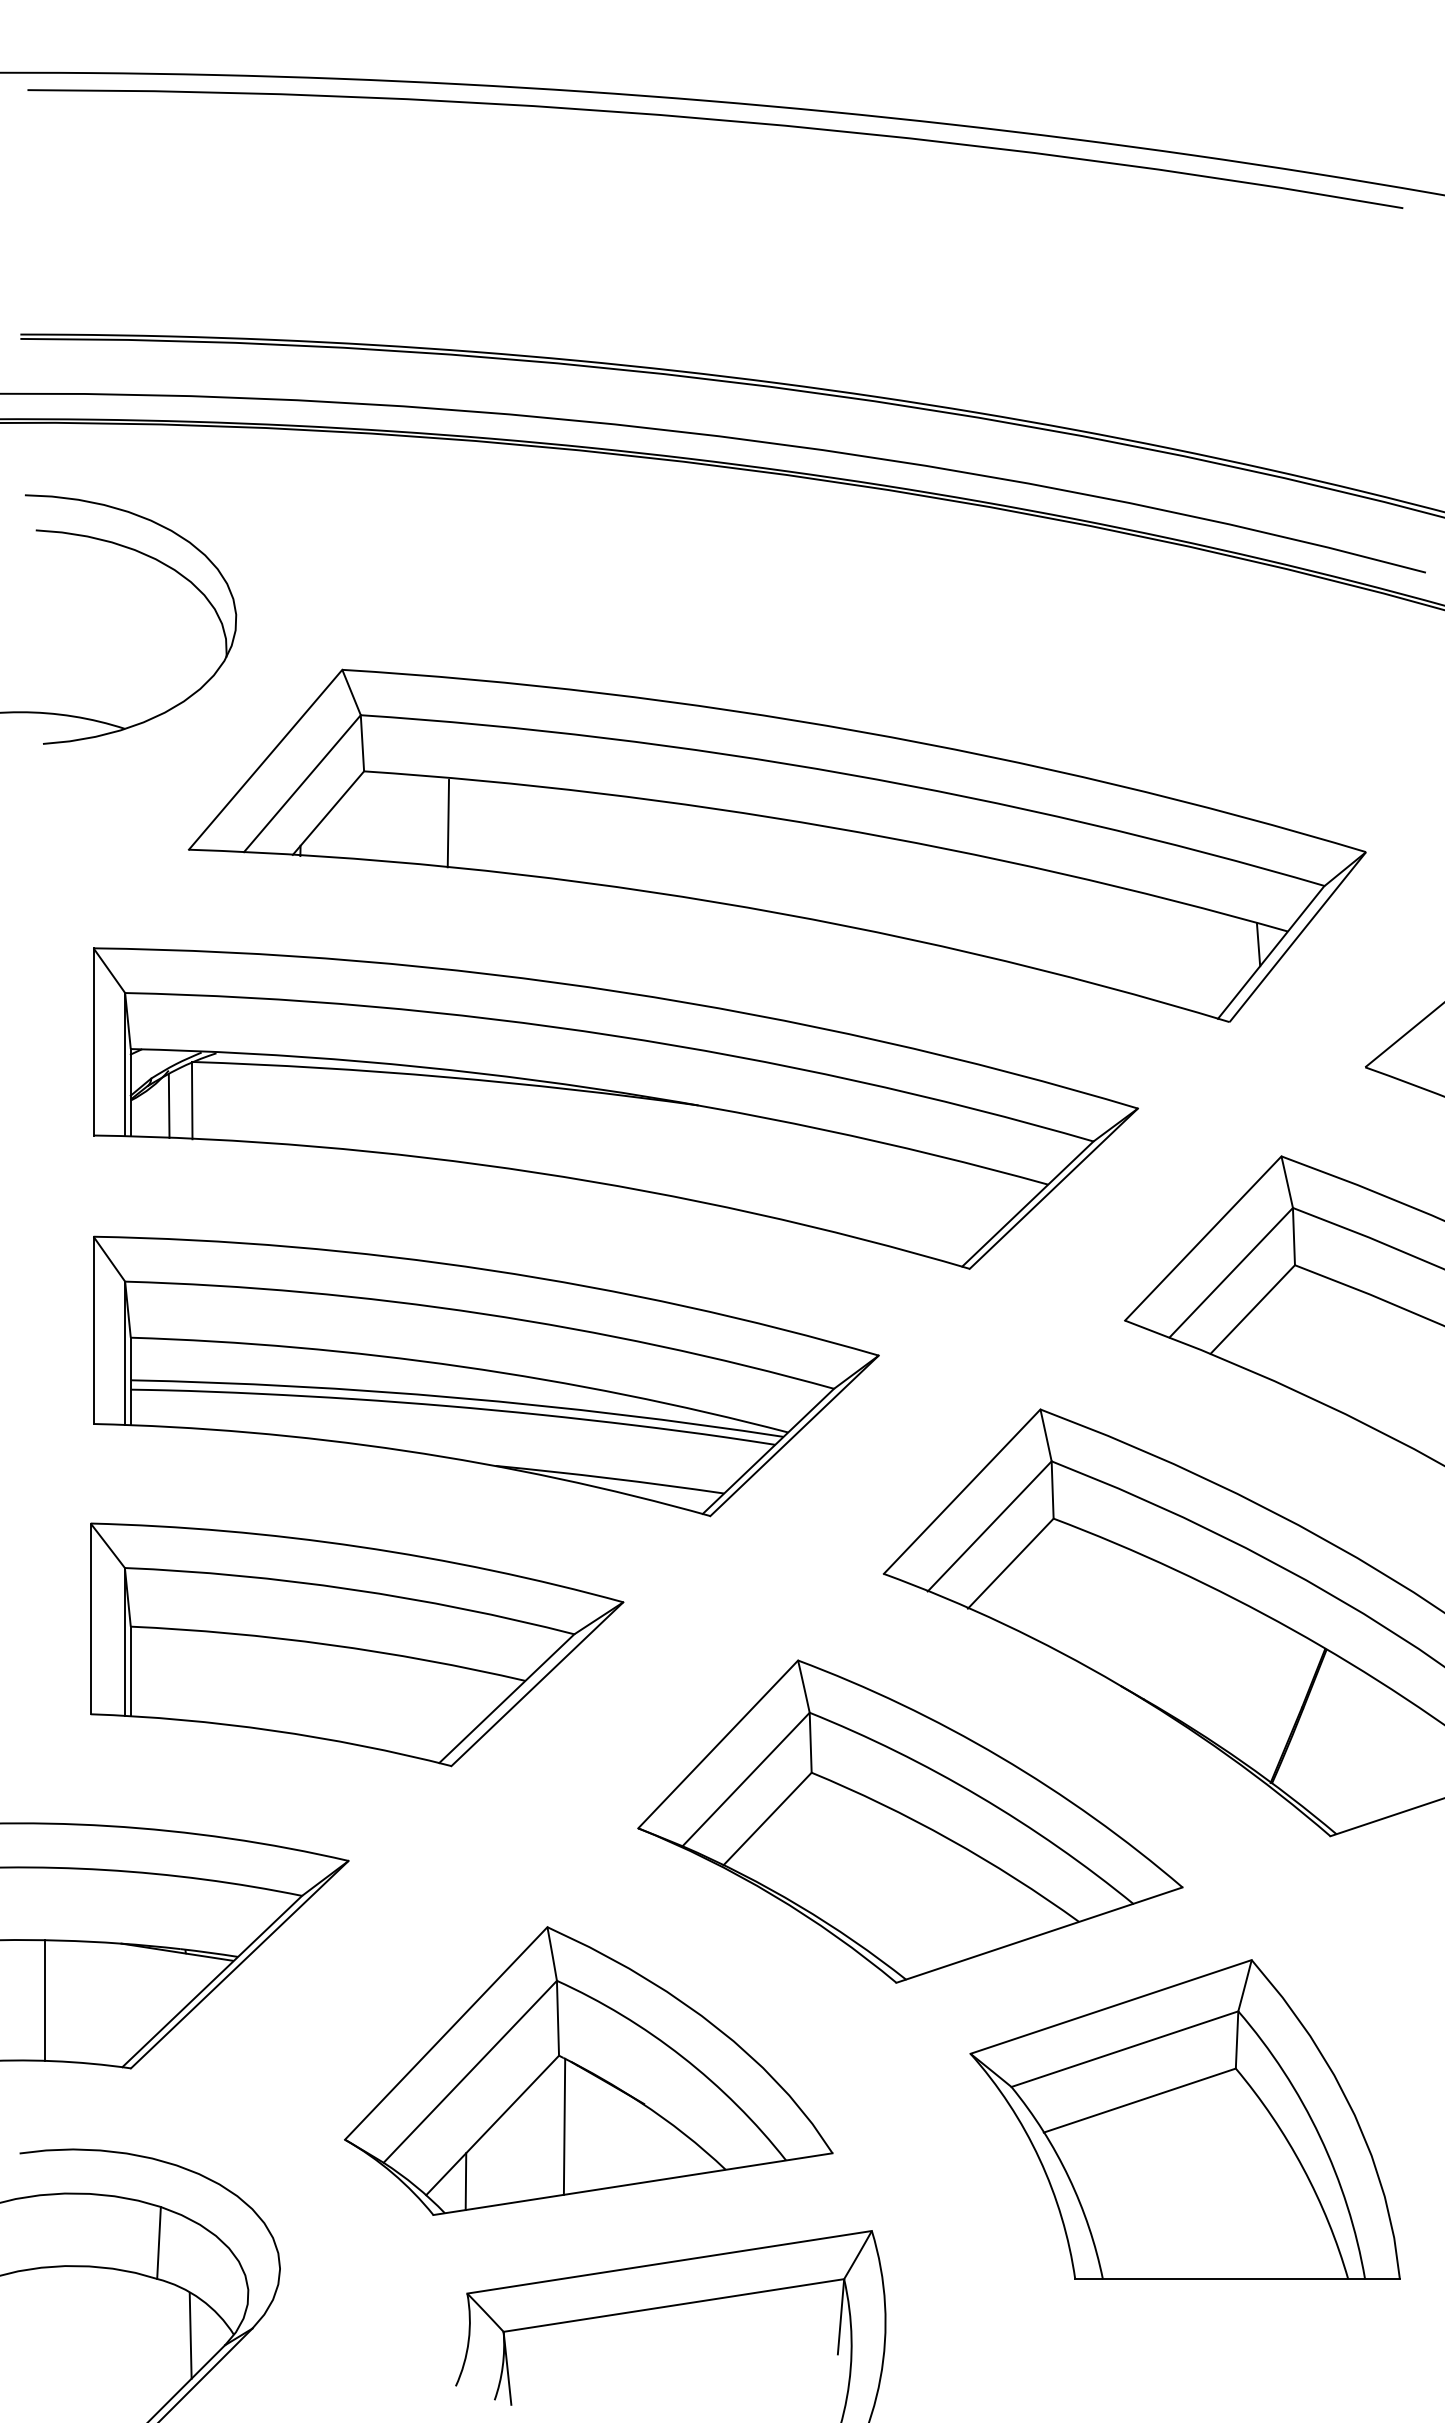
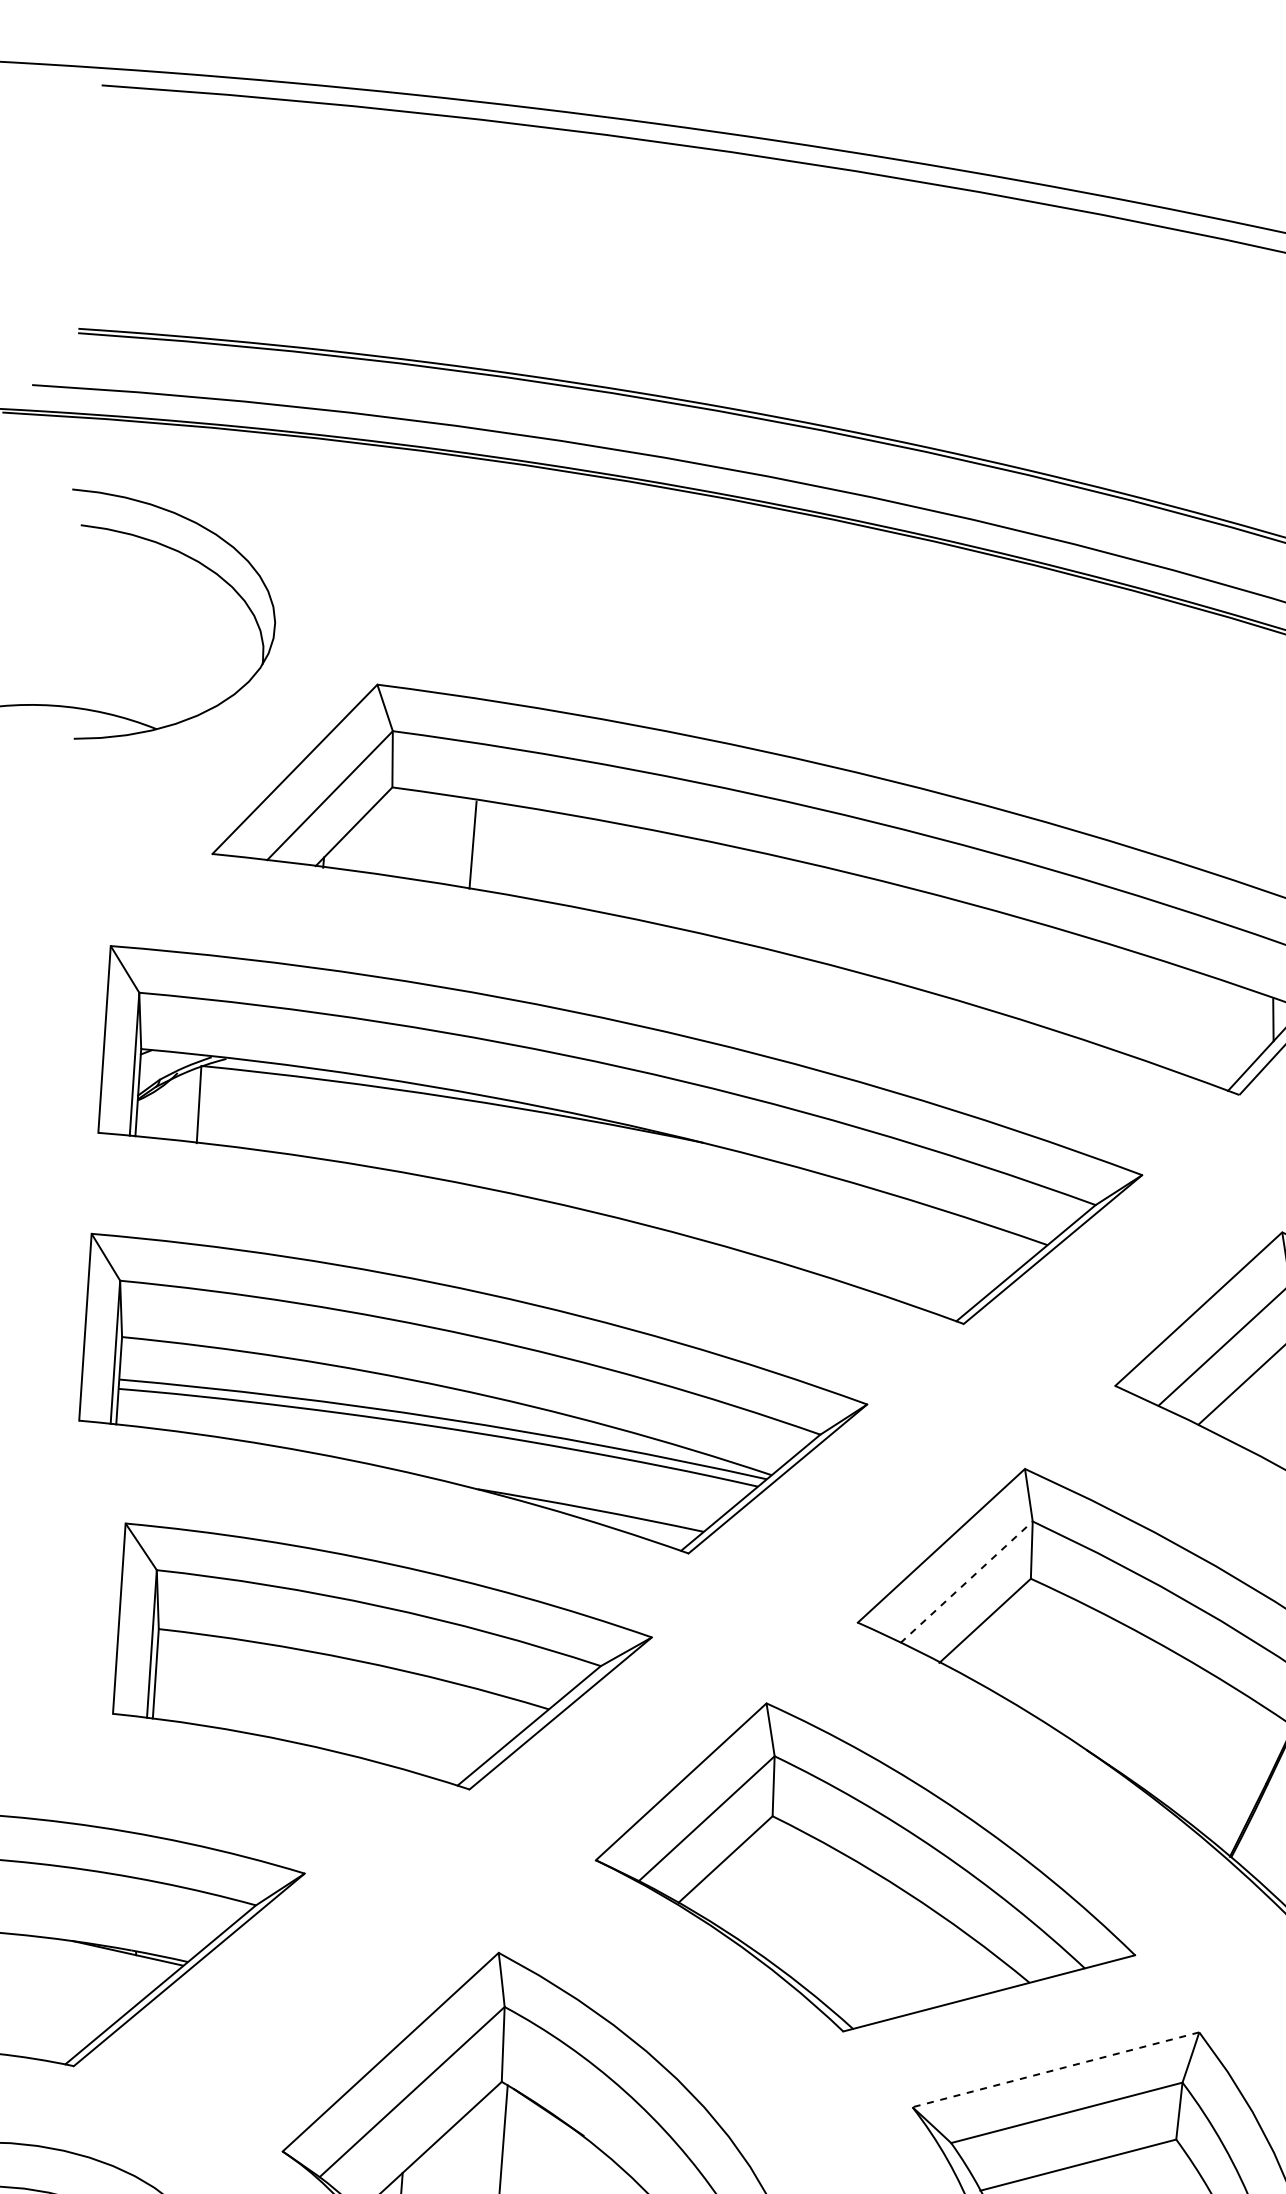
line: (168, 1105) -> (175, 1107), removed
line: (989, 1526) -> (966, 1582), solid -> dashed
part: (357, 1644) -> (383, 1661), moved
line: (1110, 2007) -> (1055, 2070), solid -> dashed

